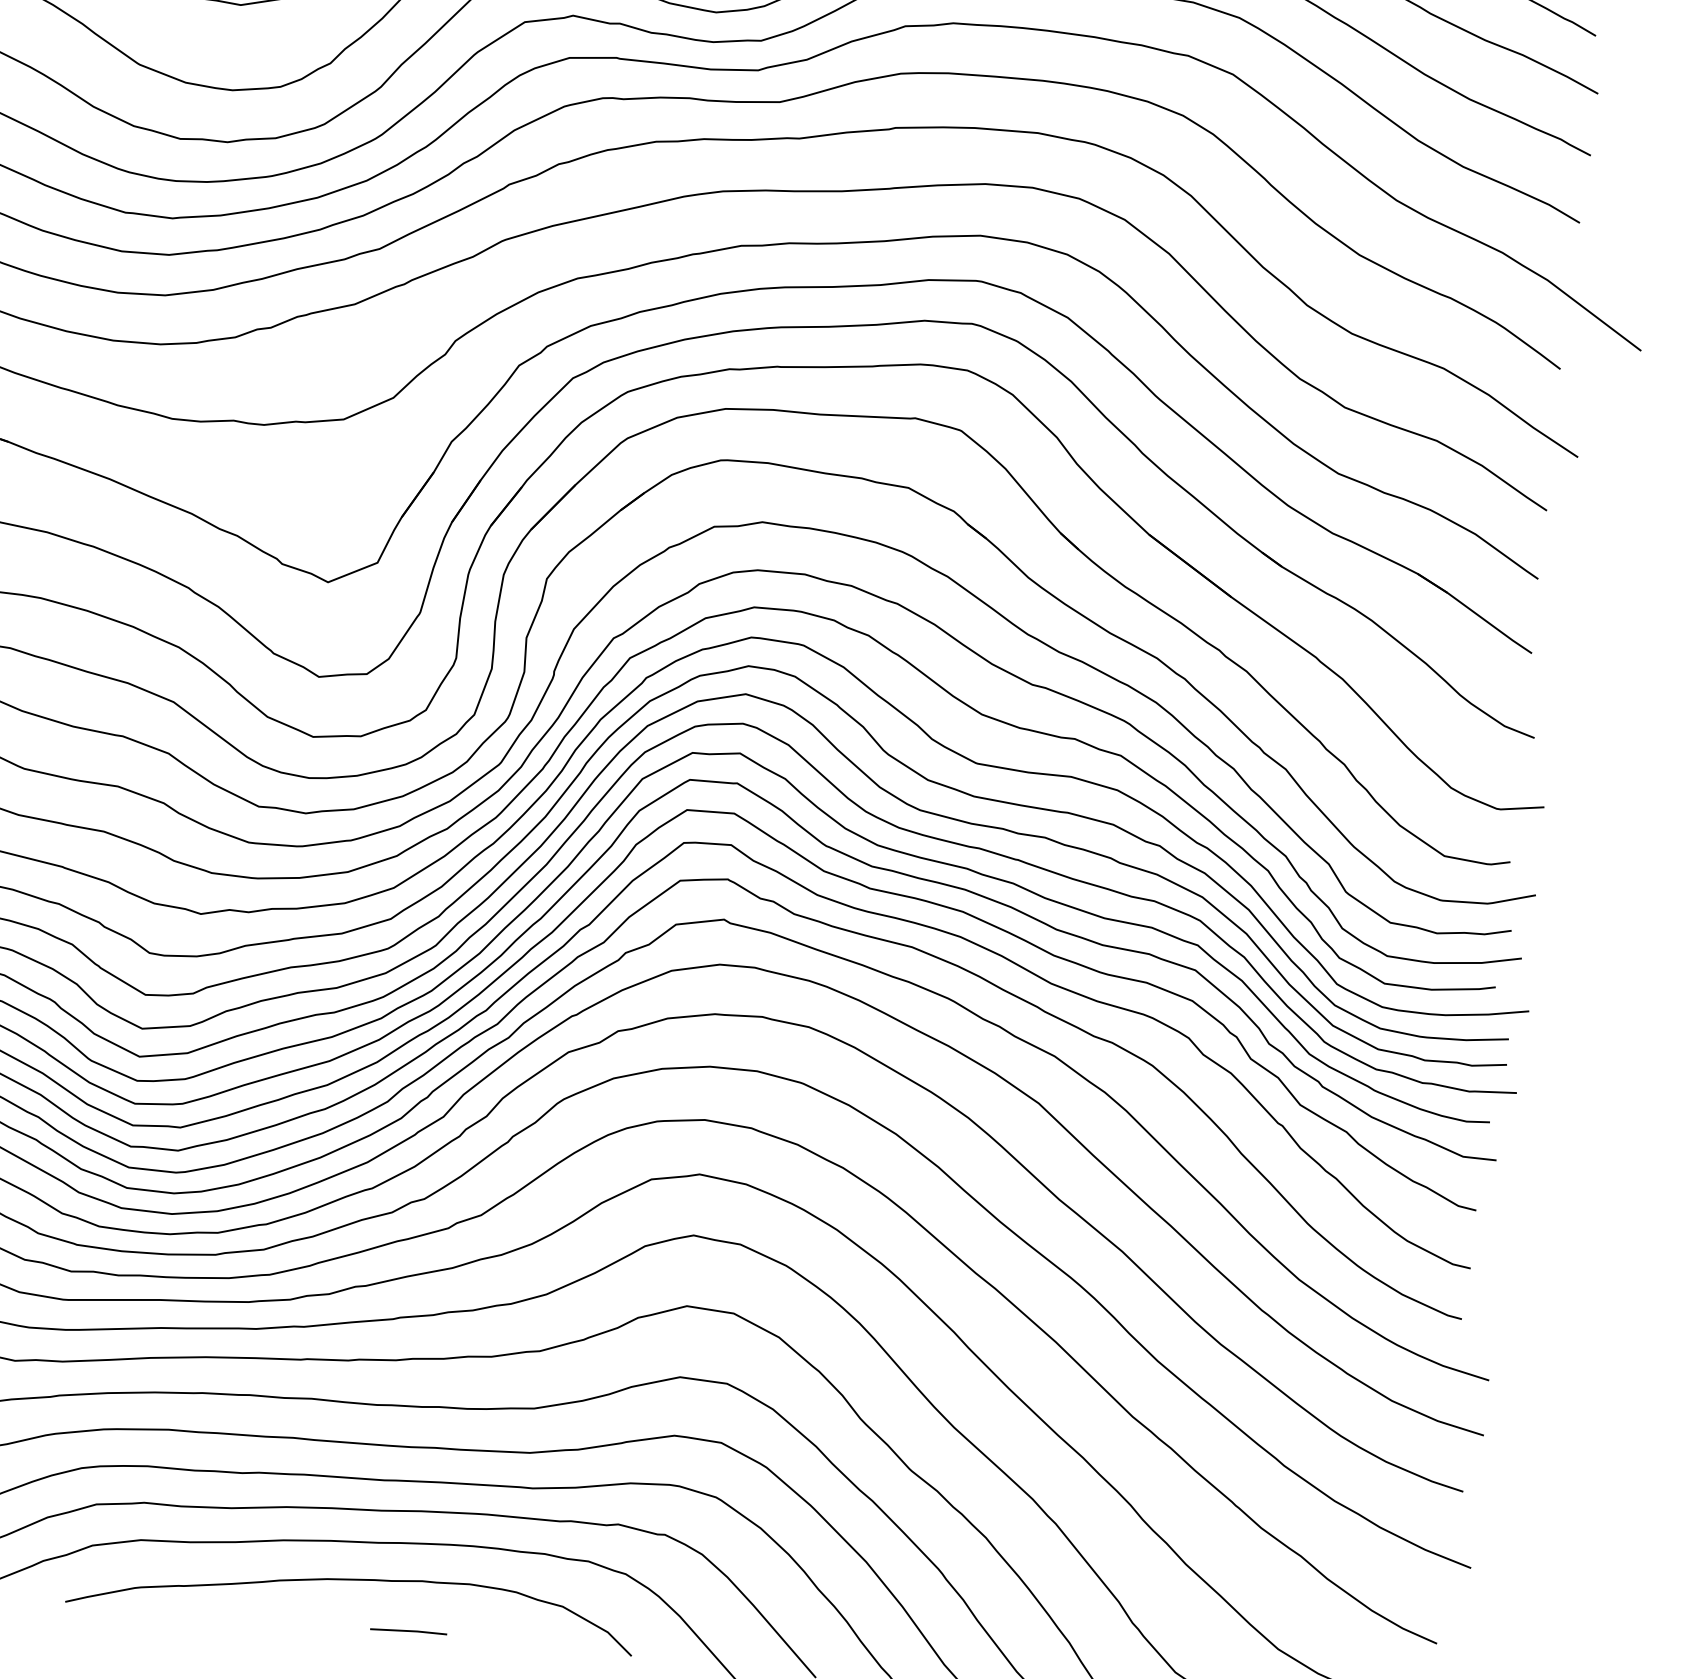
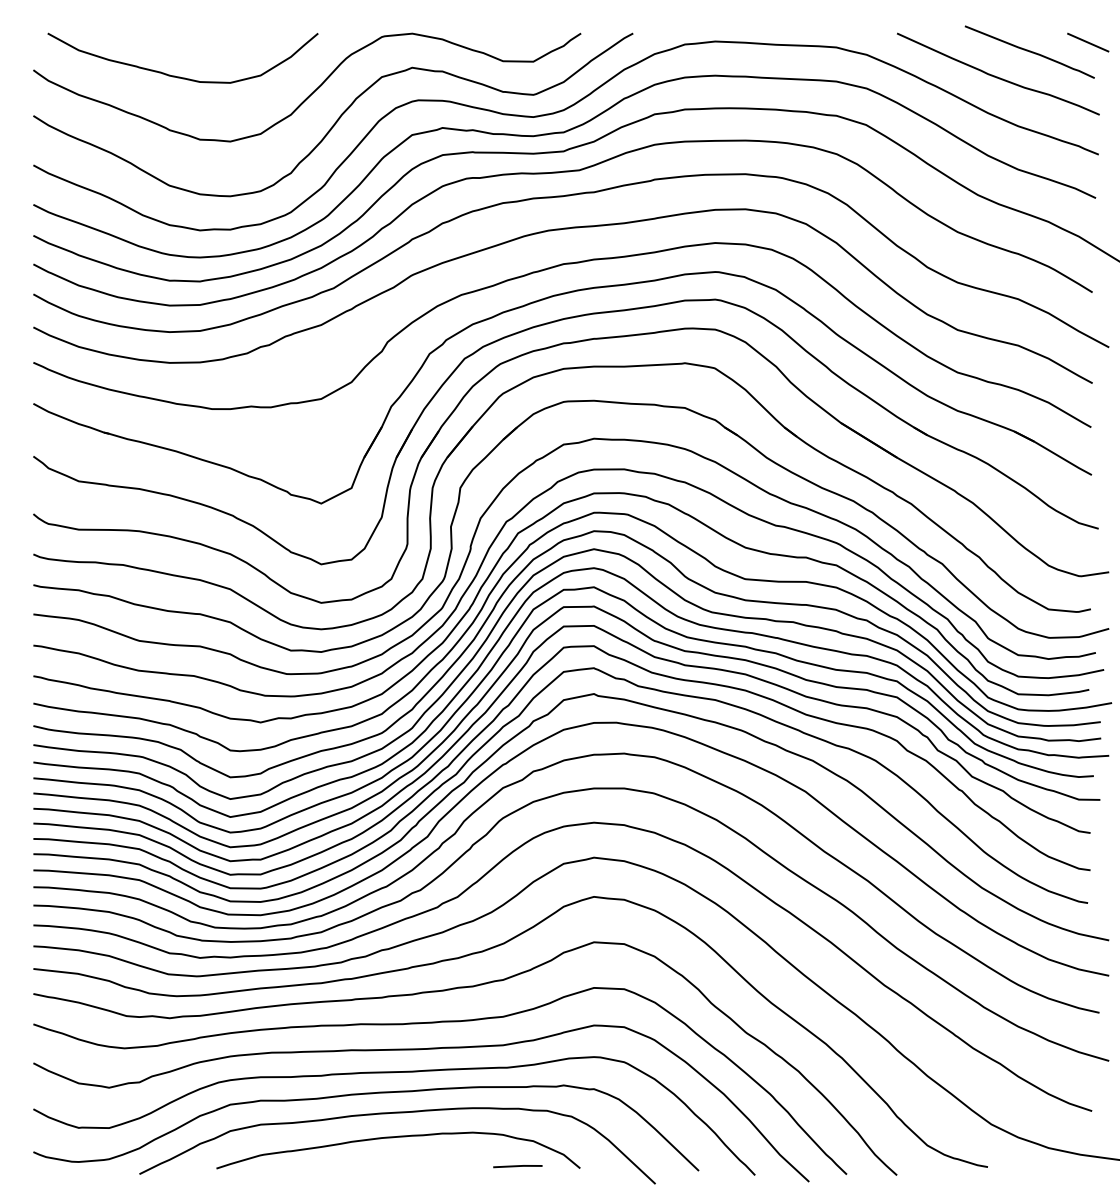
line: (408, 1631) -> (517, 1166), moved

